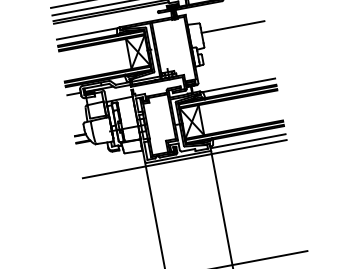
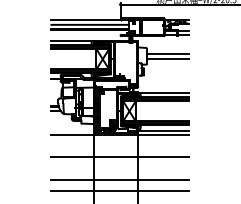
line: (233, 33) -> (167, 58), added
line: (189, 191) -> (119, 156), added
line: (196, 227) -> (119, 180), added
line: (199, 243) -> (119, 191), added

